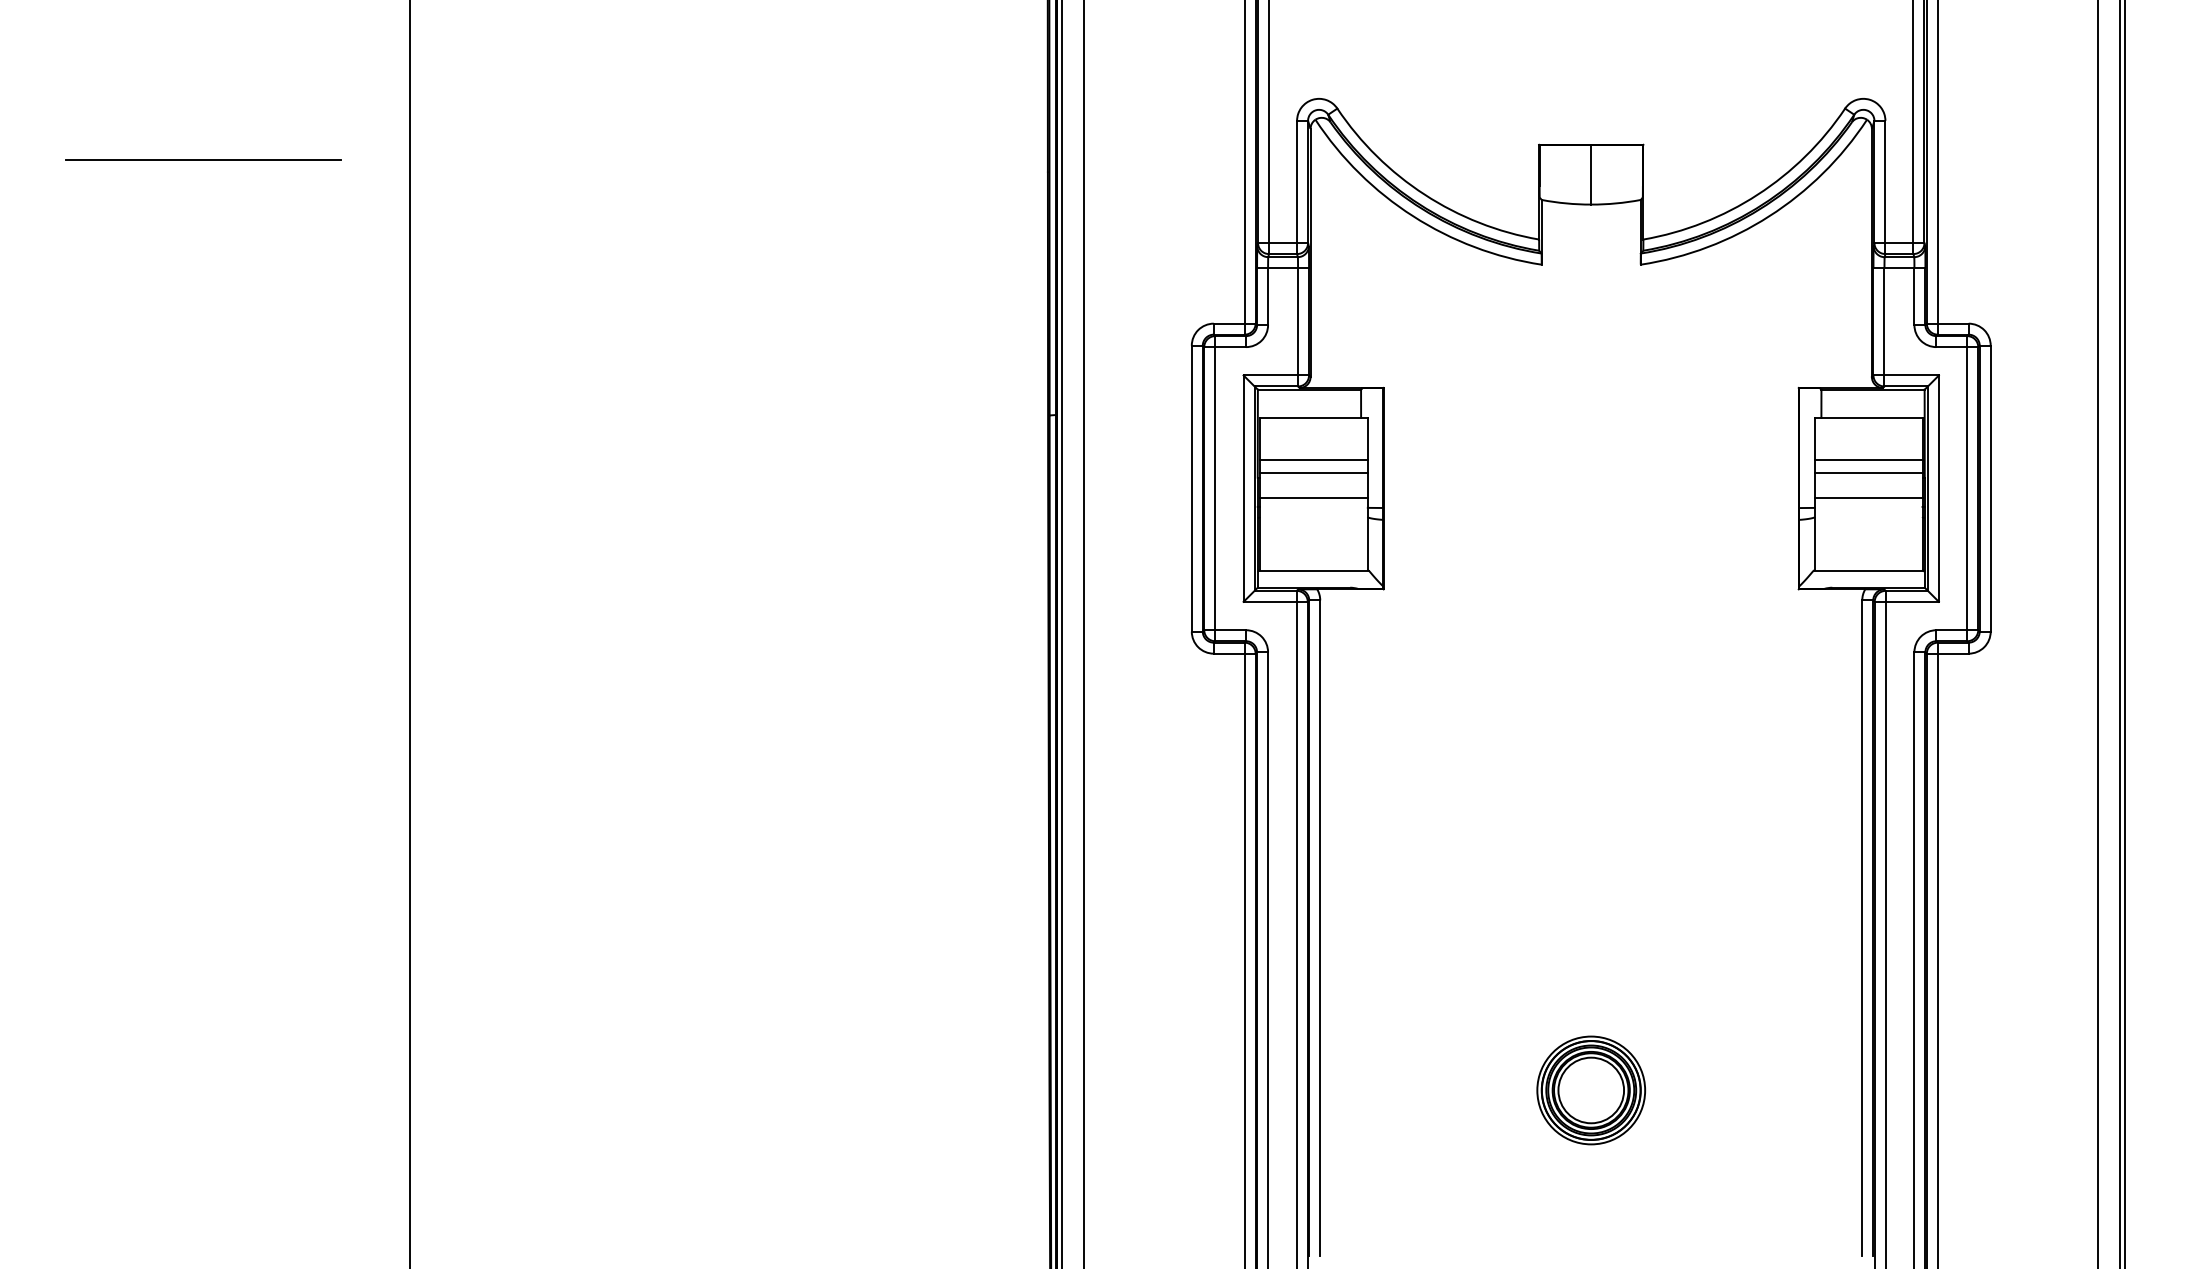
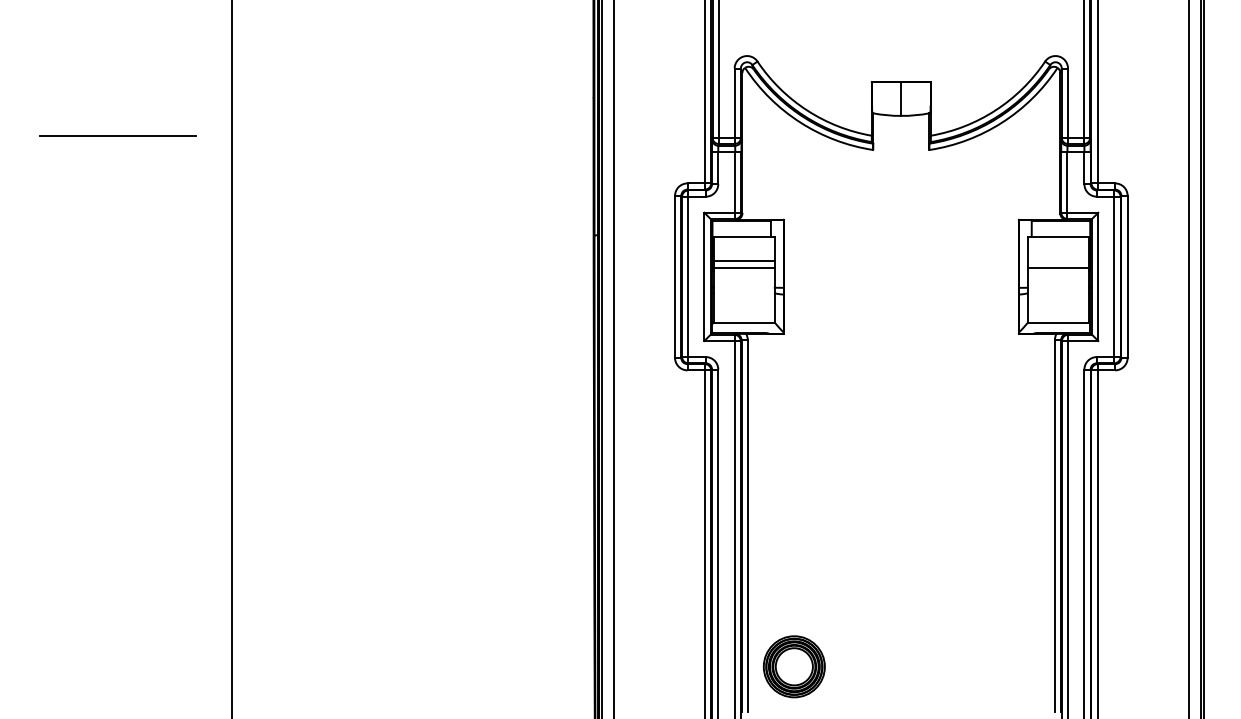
line: (202, 159) -> (117, 135), moved
line: (1868, 459) -> (1058, 260), removed
line: (1312, 498) -> (743, 282), removed
line: (1868, 498) -> (1058, 282), removed
part: (1589, 1089) -> (793, 666), moved

